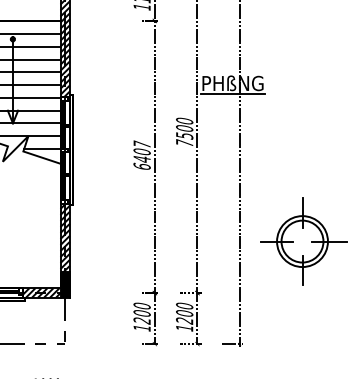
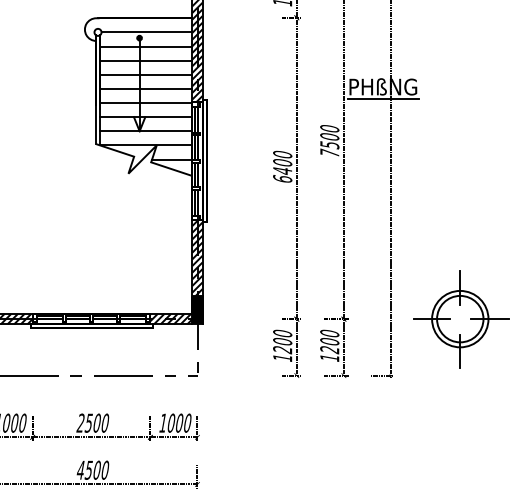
text: (141, 144) -> (282, 154), 6407 -> 6400
part: (303, 241) -> (461, 319), moved

